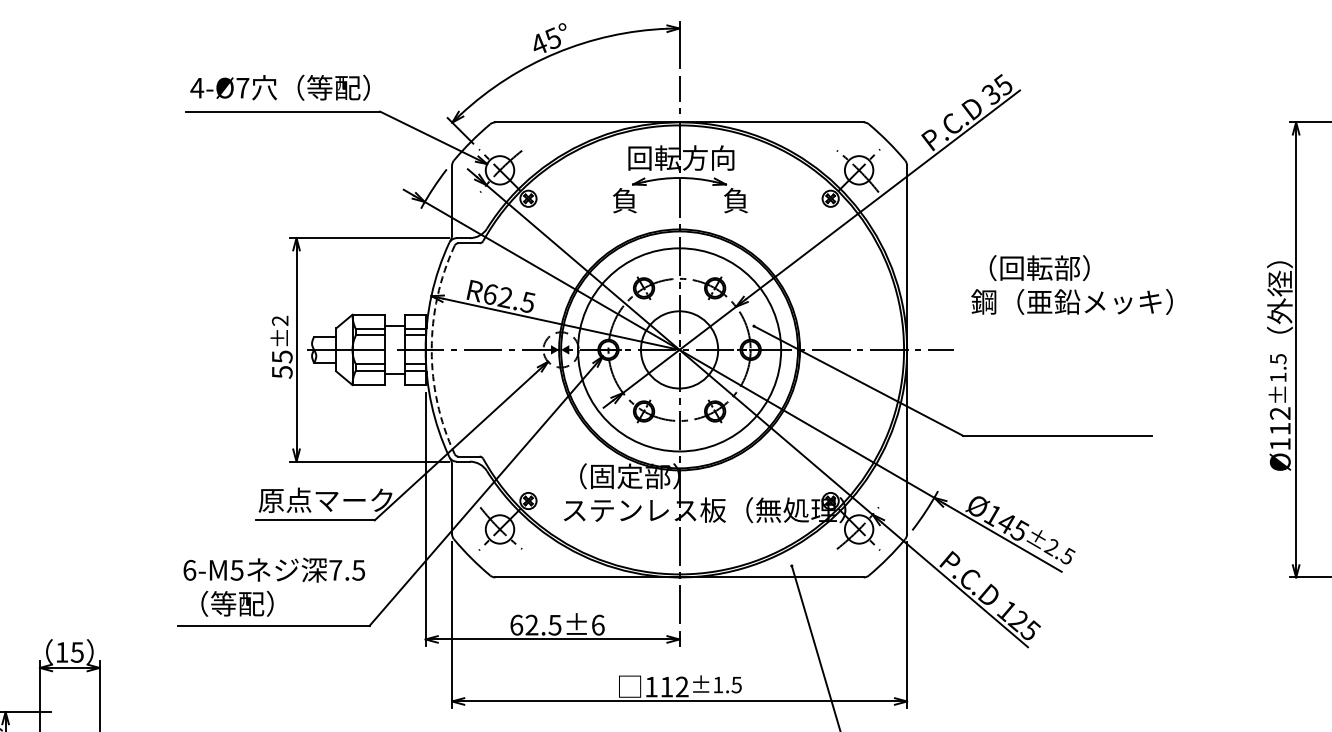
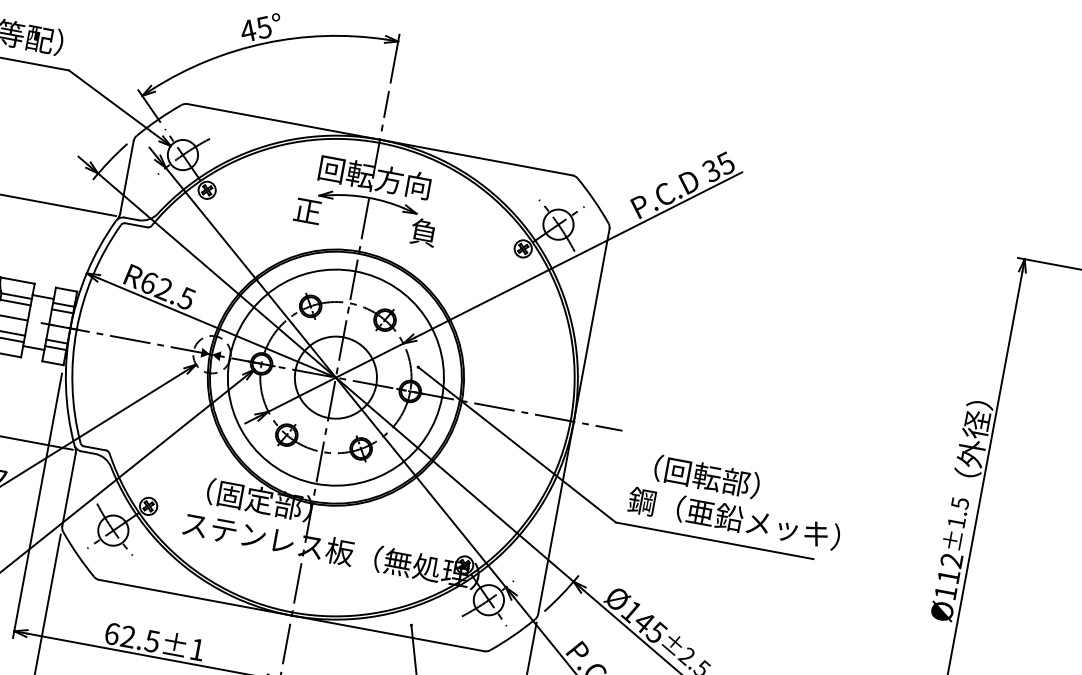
text: (624, 200) -> (307, 210), 負 -> 正
text: (1071, 284) -> (737, 500), moved
arc: (431, 349) -> (76, 329), dashed -> solid
text: (598, 624) -> (197, 649), 62.5±6 -> 62.5±1

